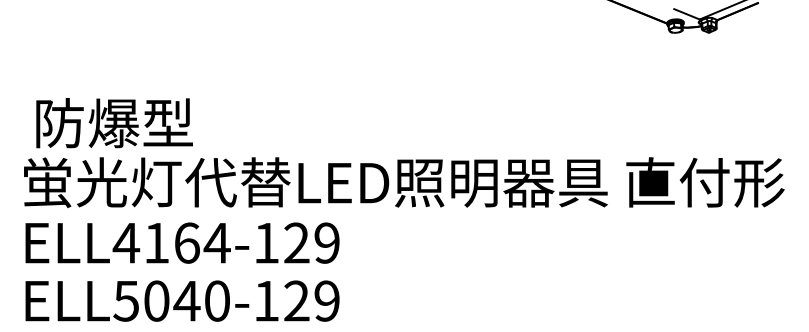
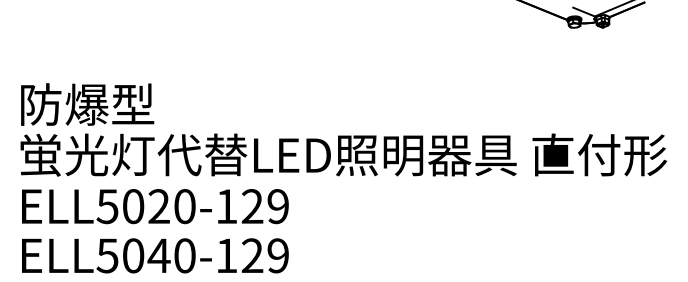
text: (114, 123) -> (87, 104), moved
text: (172, 243) -> (146, 206), ELL4164-129 -> ELL5020-129

